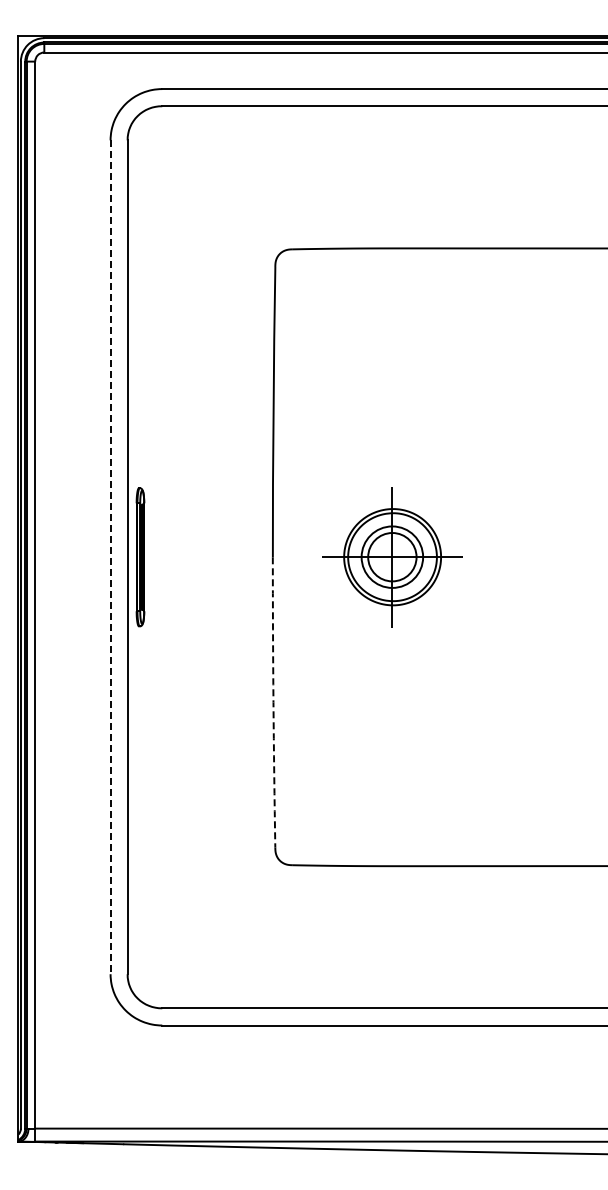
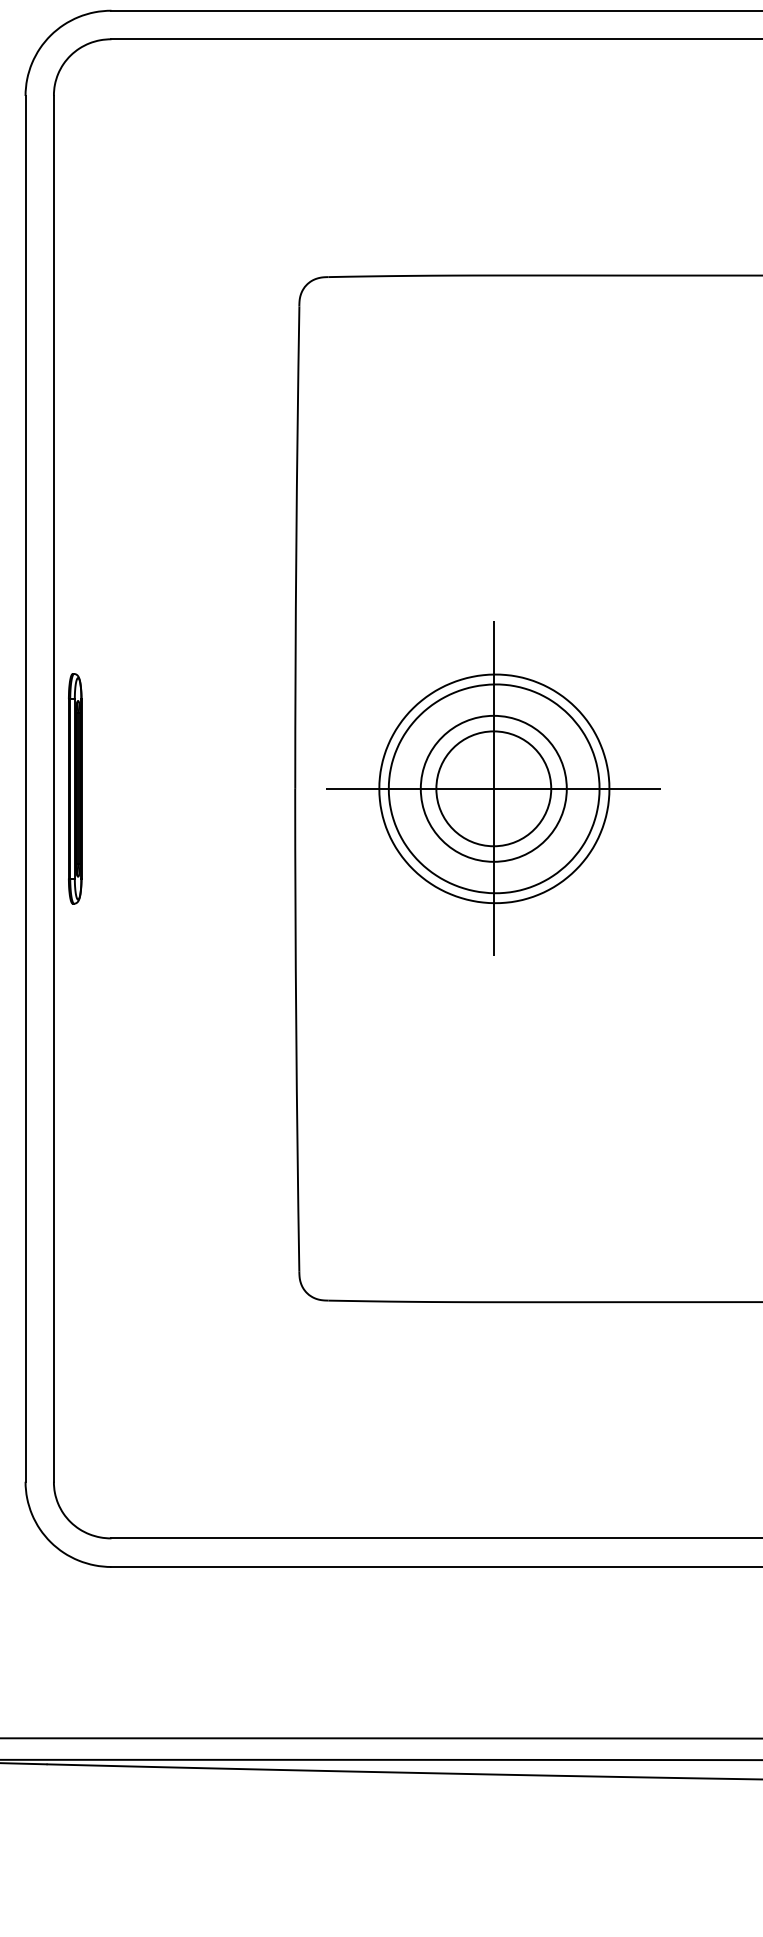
part: (392, 556) -> (494, 787), size x1.43
line: (110, 557) -> (25, 789), dashed -> solid
arc: (273, 702) -> (296, 1030), dashed -> solid

